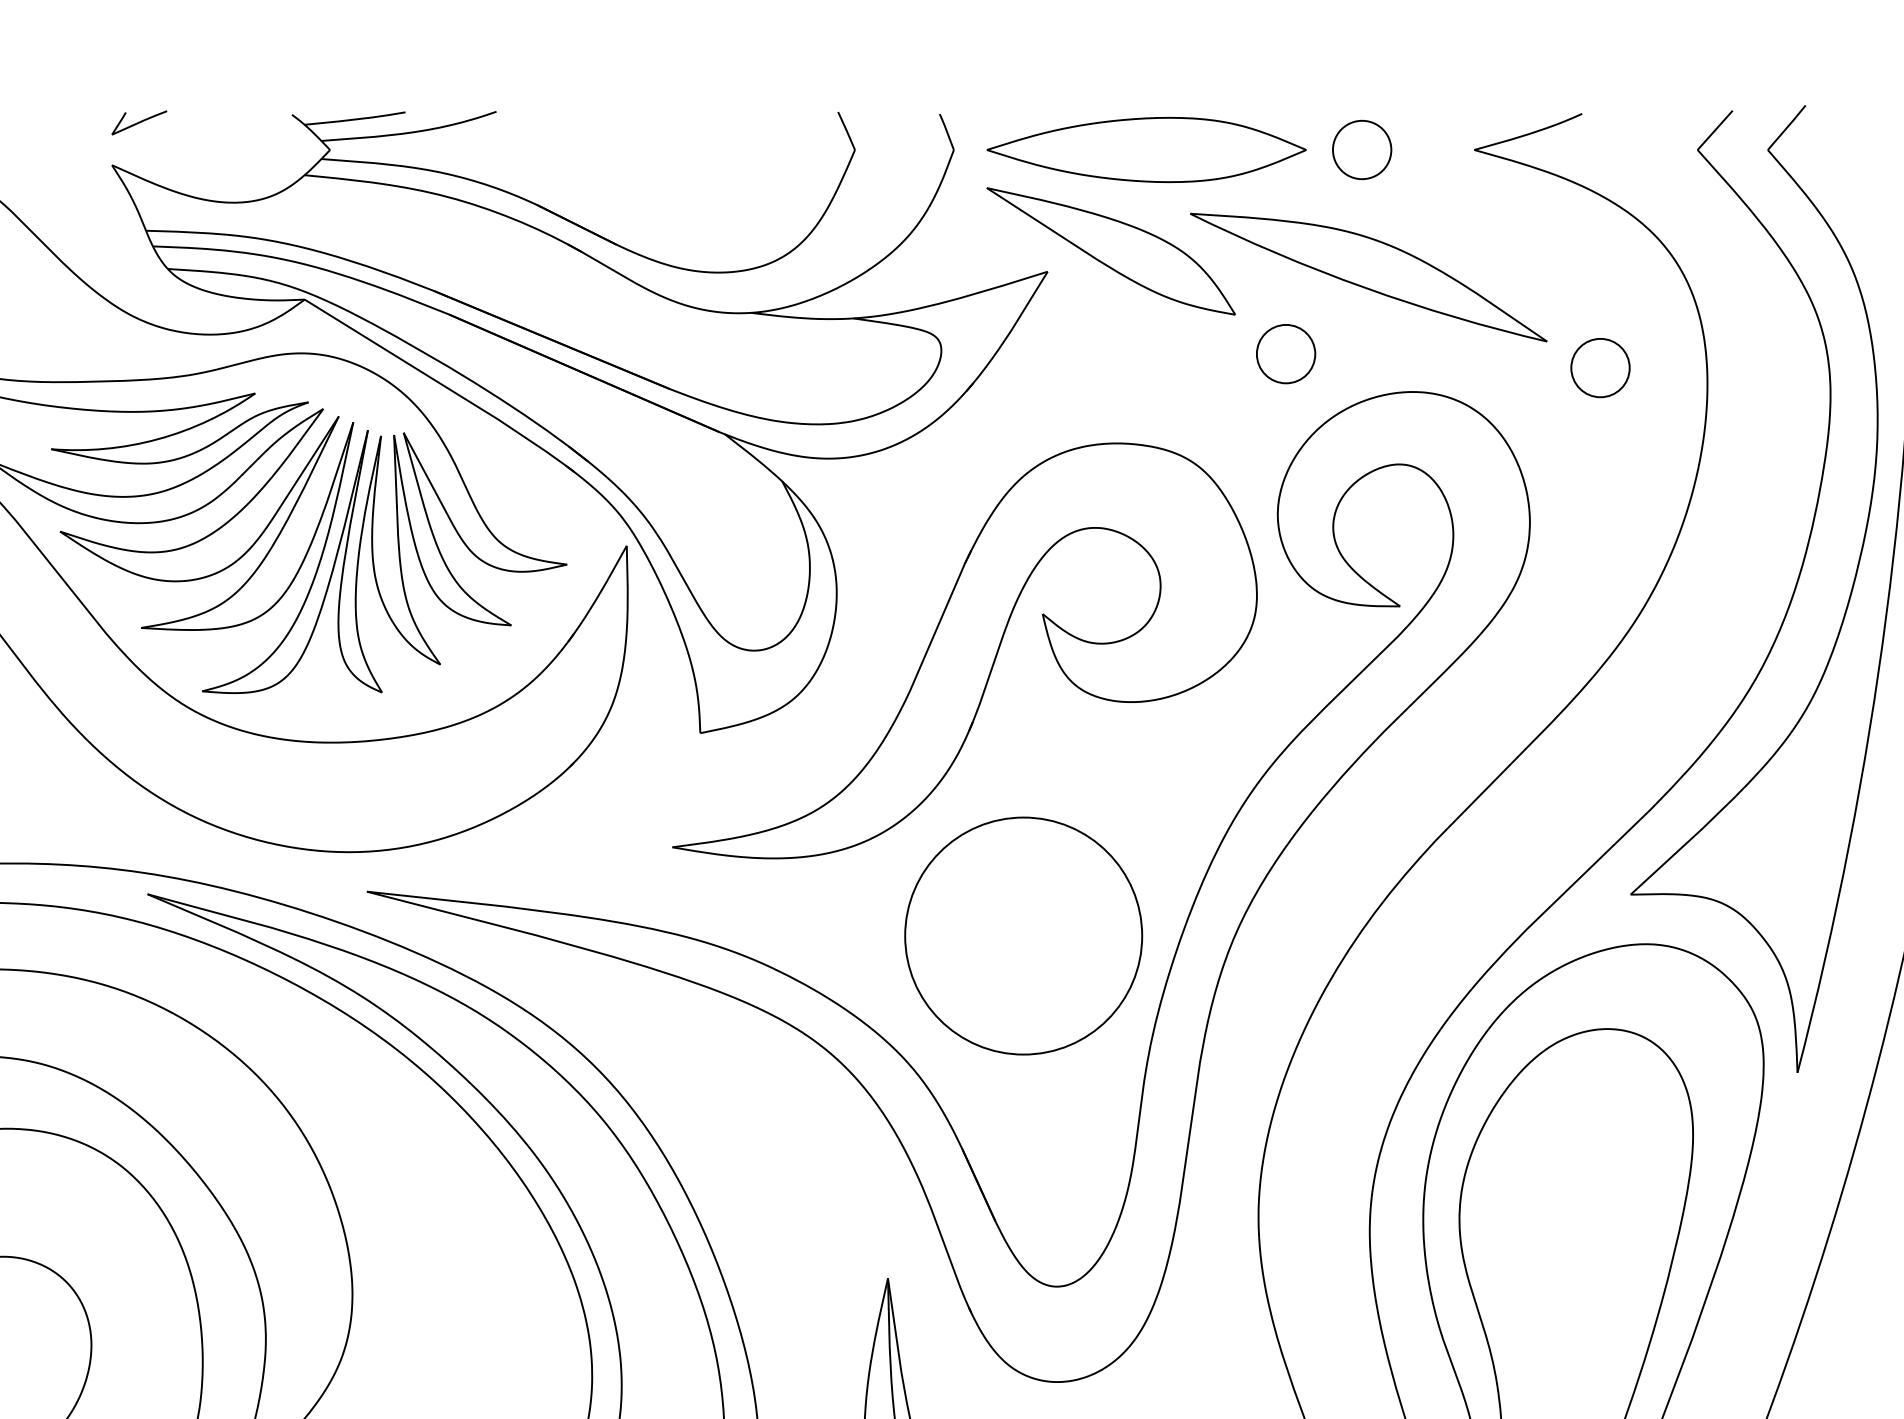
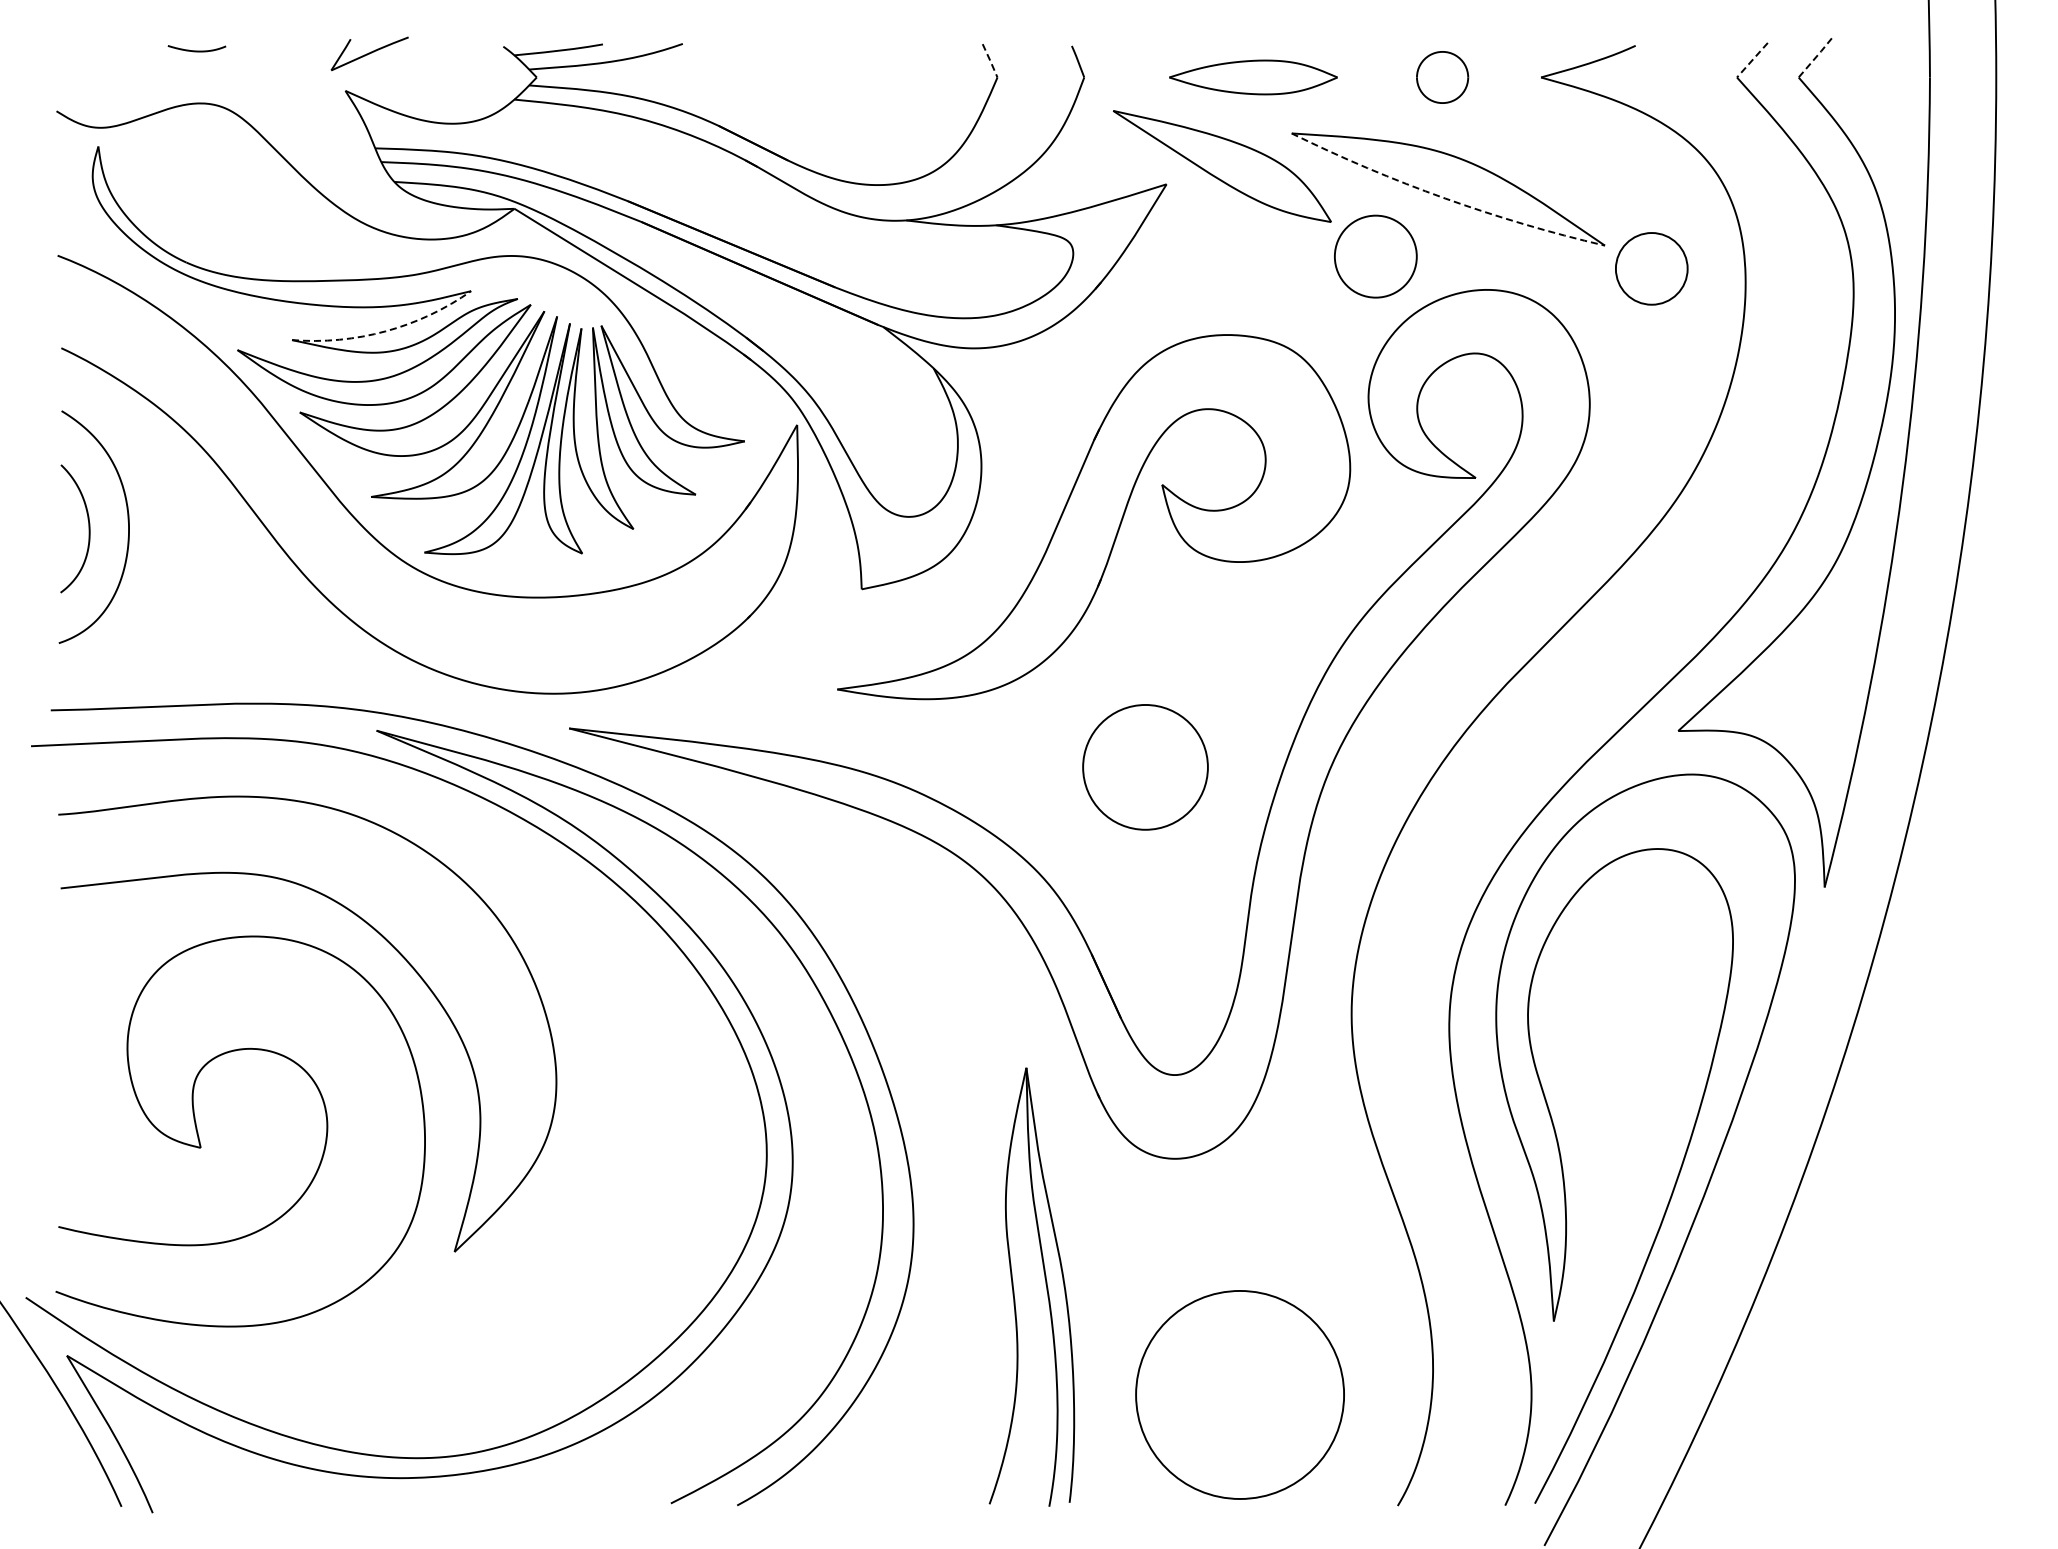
part: (138, 122) -> (368, 53), size x1.6
line: (1787, 128) -> (1815, 58), solid -> dashed
line: (847, 130) -> (990, 60), solid -> dashed
line: (1715, 130) -> (1752, 60), solid -> dashed
part: (1146, 150) -> (1253, 77), size x0.6
arc: (1365, 287) -> (1445, 198), solid -> dashed
circle: (1285, 353) -> (1375, 256), size x1.6
circle: (1600, 367) -> (1651, 268), size x1.4
arc: (157, 439) -> (385, 331), solid -> dashed
circle: (1023, 936) -> (1145, 767), size x0.6

